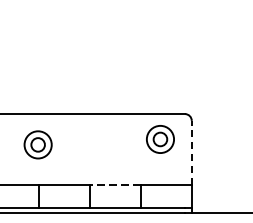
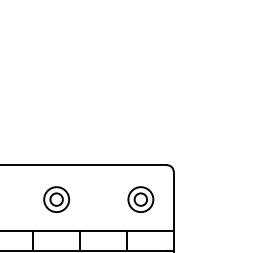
part: (160, 139) -> (140, 199), moved
part: (37, 144) -> (56, 199), moved
line: (191, 153) -> (173, 201), dashed -> solid
line: (114, 185) -> (102, 230), dashed -> solid

